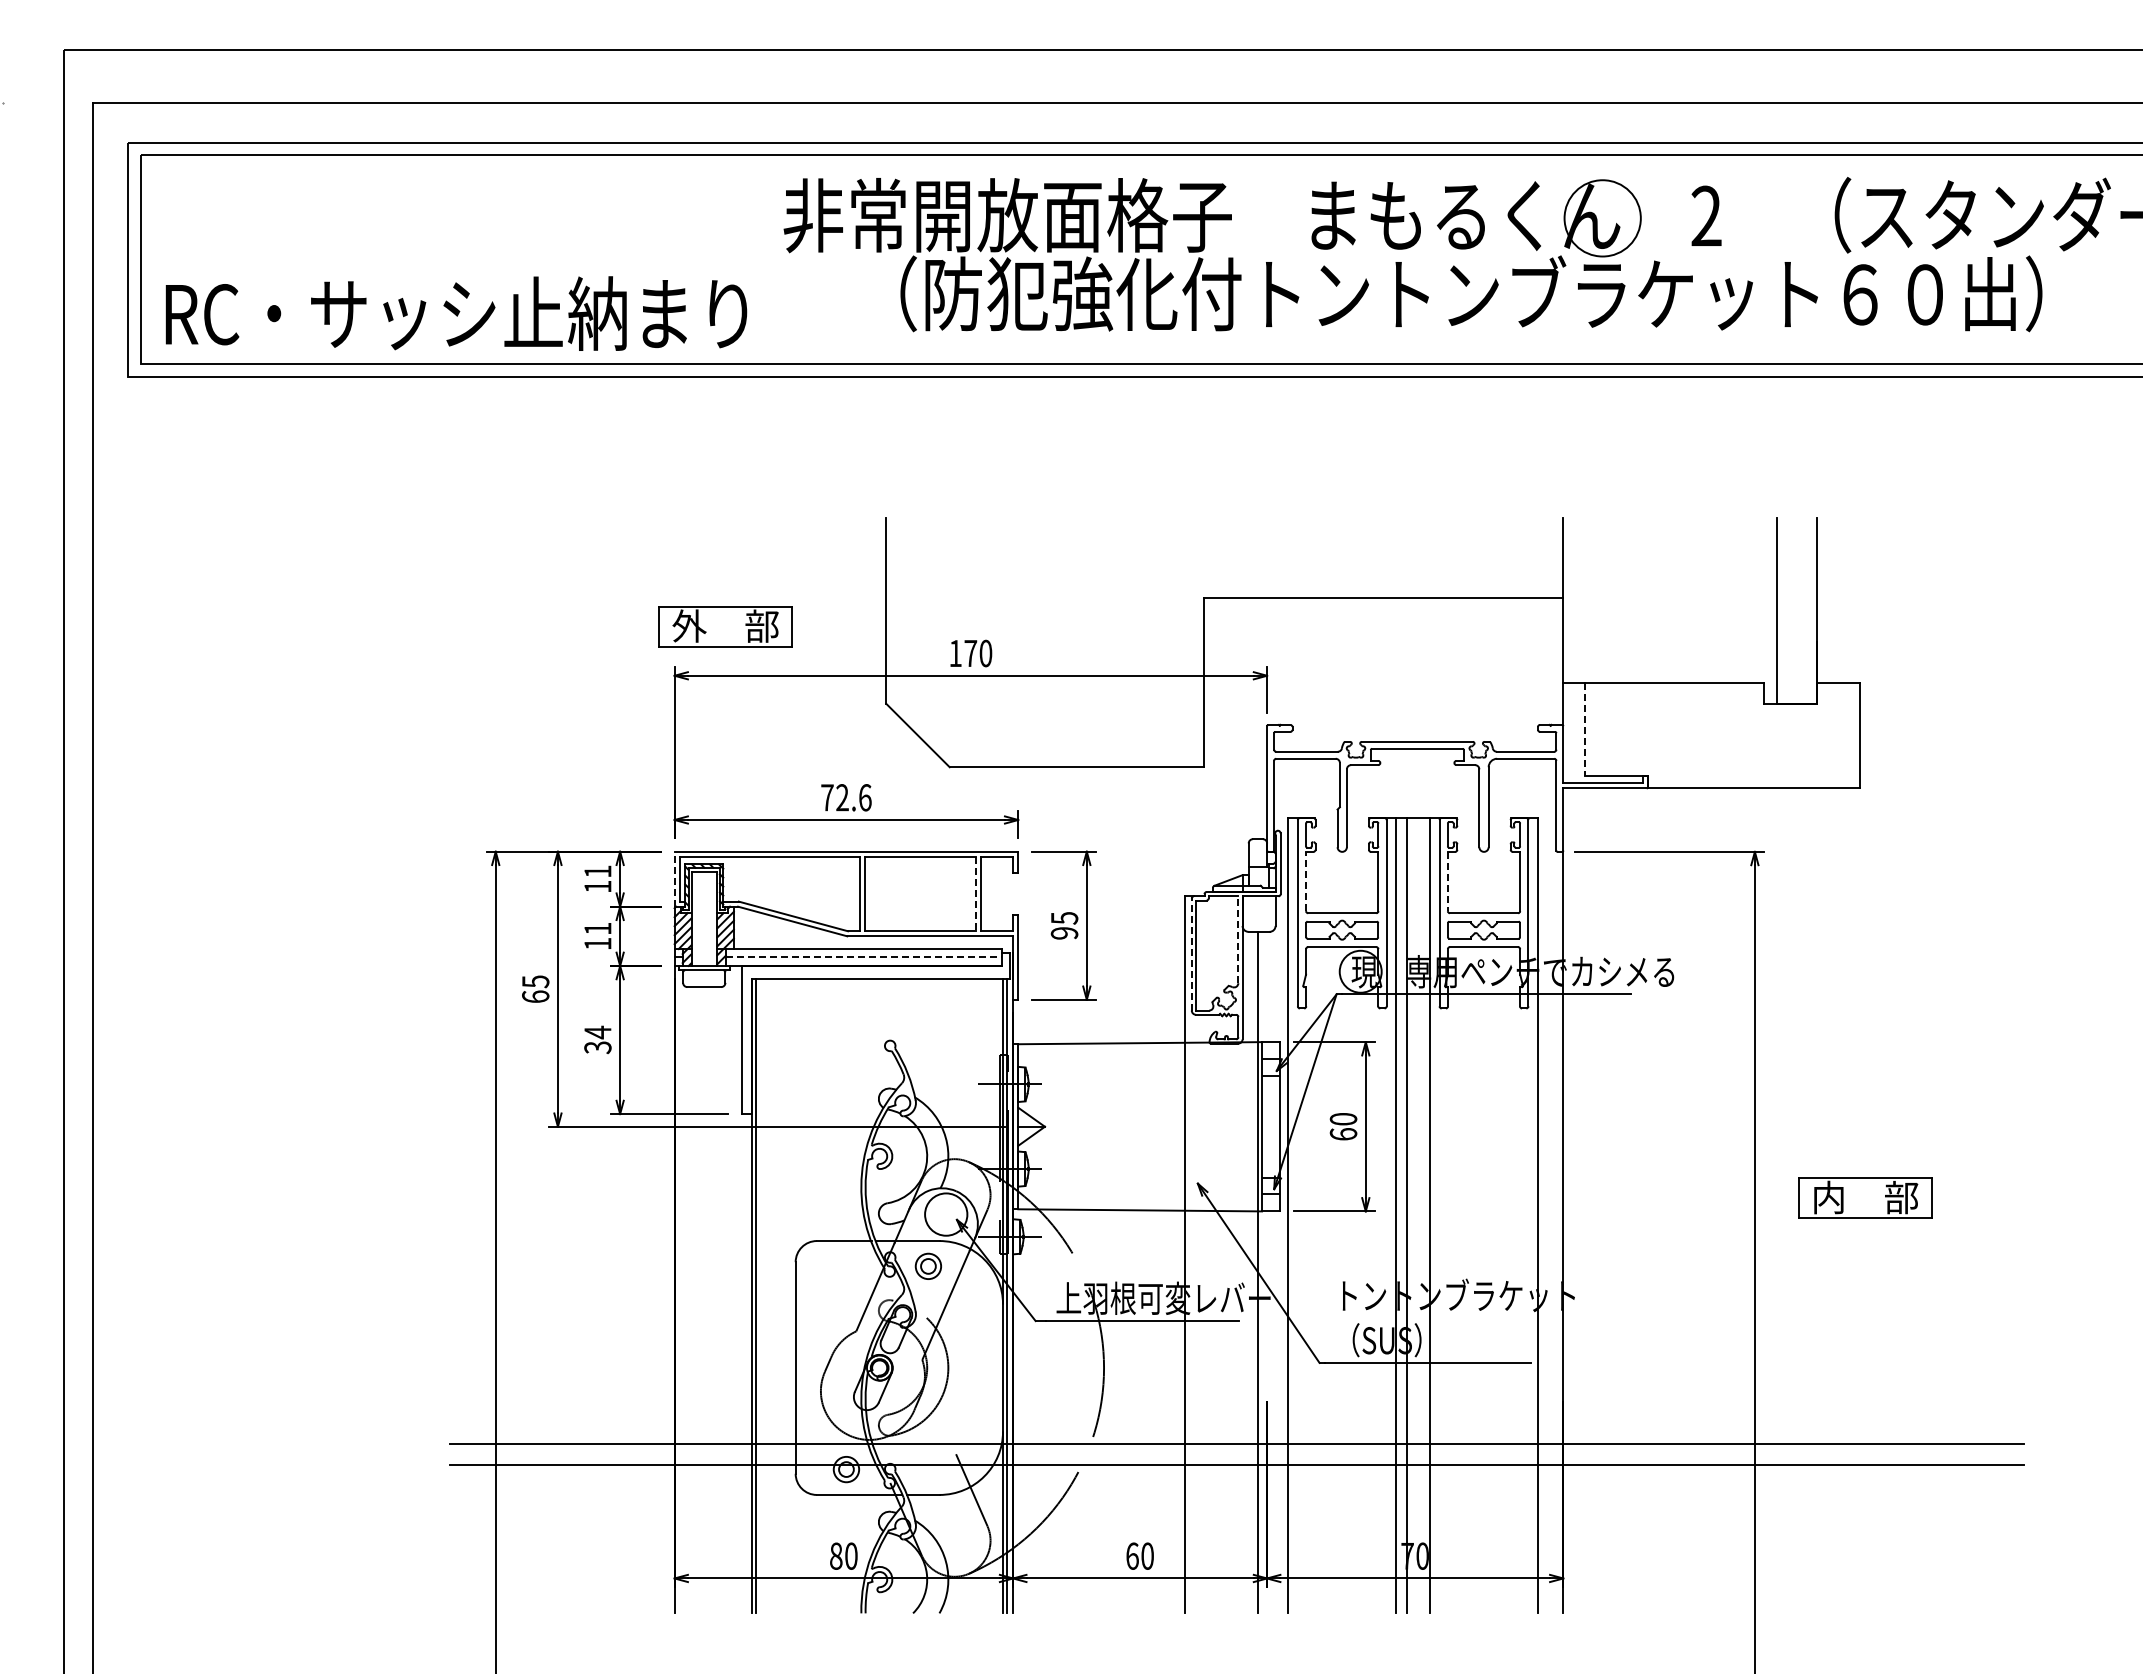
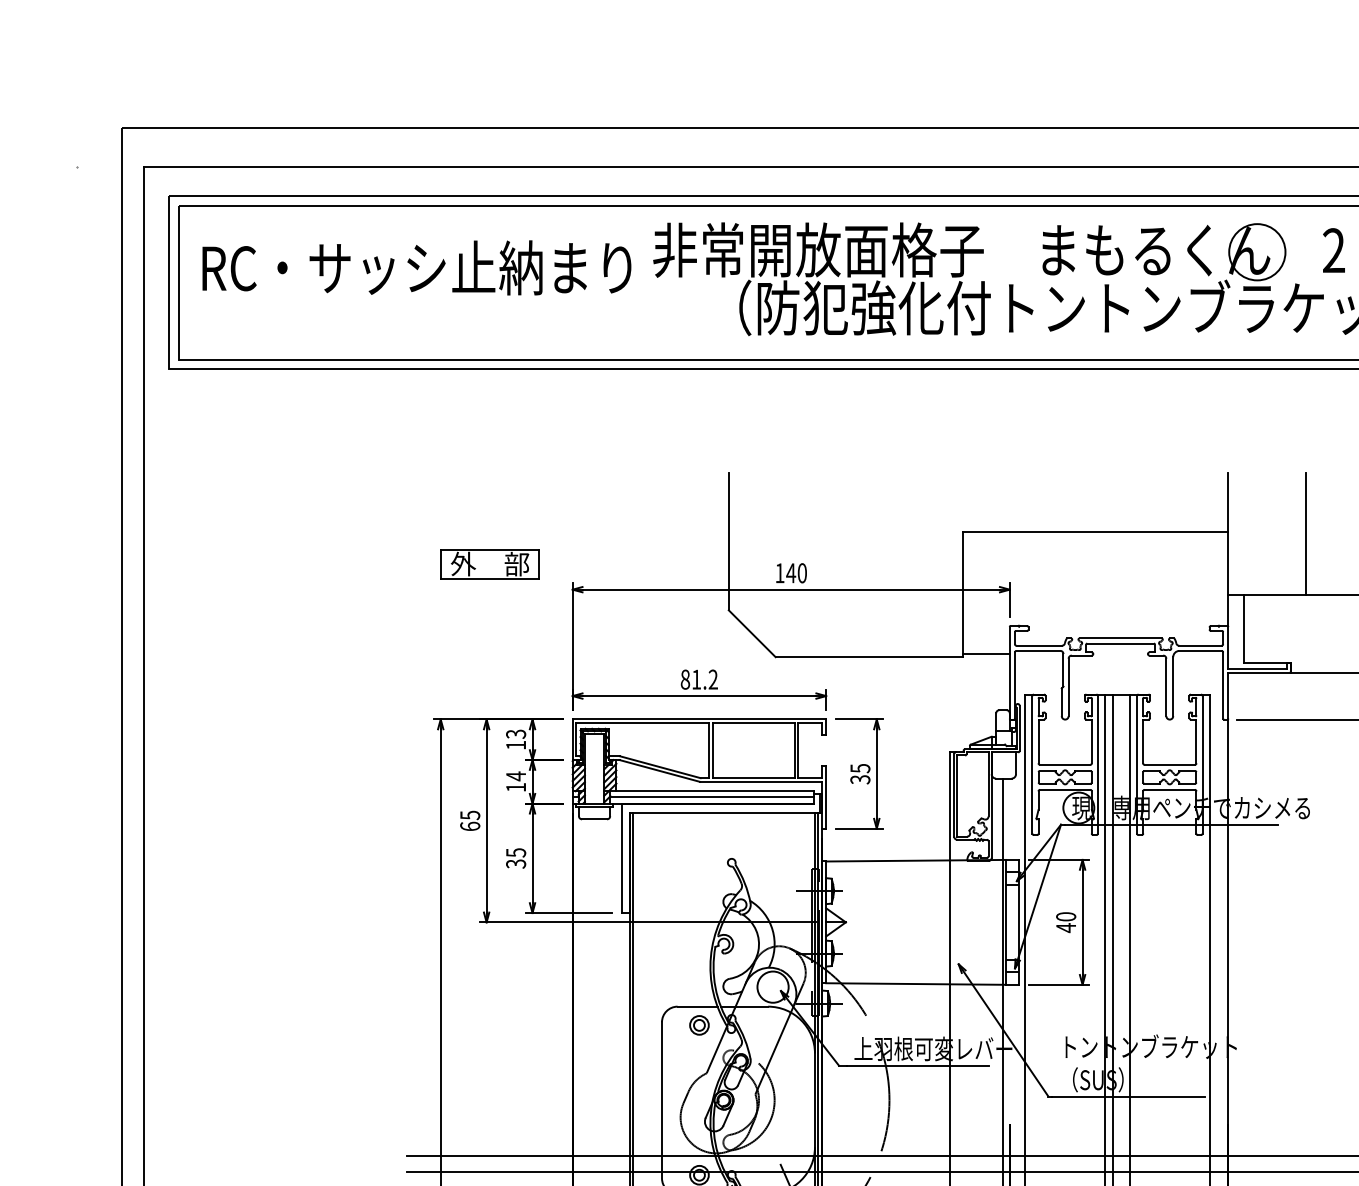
text: (456, 313) -> (416, 267), moved
line: (1669, 600) -> (1306, 534), added
part: (725, 626) -> (489, 564), moved
text: (970, 653) -> (790, 573), 170 -> 140
line: (1584, 729) -> (1243, 629), dashed -> solid
line: (1235, 763) -> (986, 654), added
text: (846, 797) -> (699, 679), 72.6 -> 81.2
text: (597, 871) -> (515, 734), 11 -> 13
line: (674, 879) -> (572, 739), dashed -> solid
line: (1306, 881) -> (1038, 741), dashed -> solid
line: (1447, 881) -> (1142, 741), dashed -> solid
line: (975, 894) -> (794, 751), dashed -> solid
text: (597, 928) -> (515, 776), 11 -> 14
text: (1064, 933) -> (860, 779), 95 -> 35
line: (1238, 939) -> (988, 784), dashed -> solid
line: (1191, 954) -> (953, 795), dashed -> solid
line: (863, 957) -> (712, 797), dashed -> solid
text: (597, 1032) -> (515, 852), 34 -> 35
text: (1343, 1134) -> (1066, 928), 60 -> 40
part: (927, 1265) -> (698, 1024), moved

